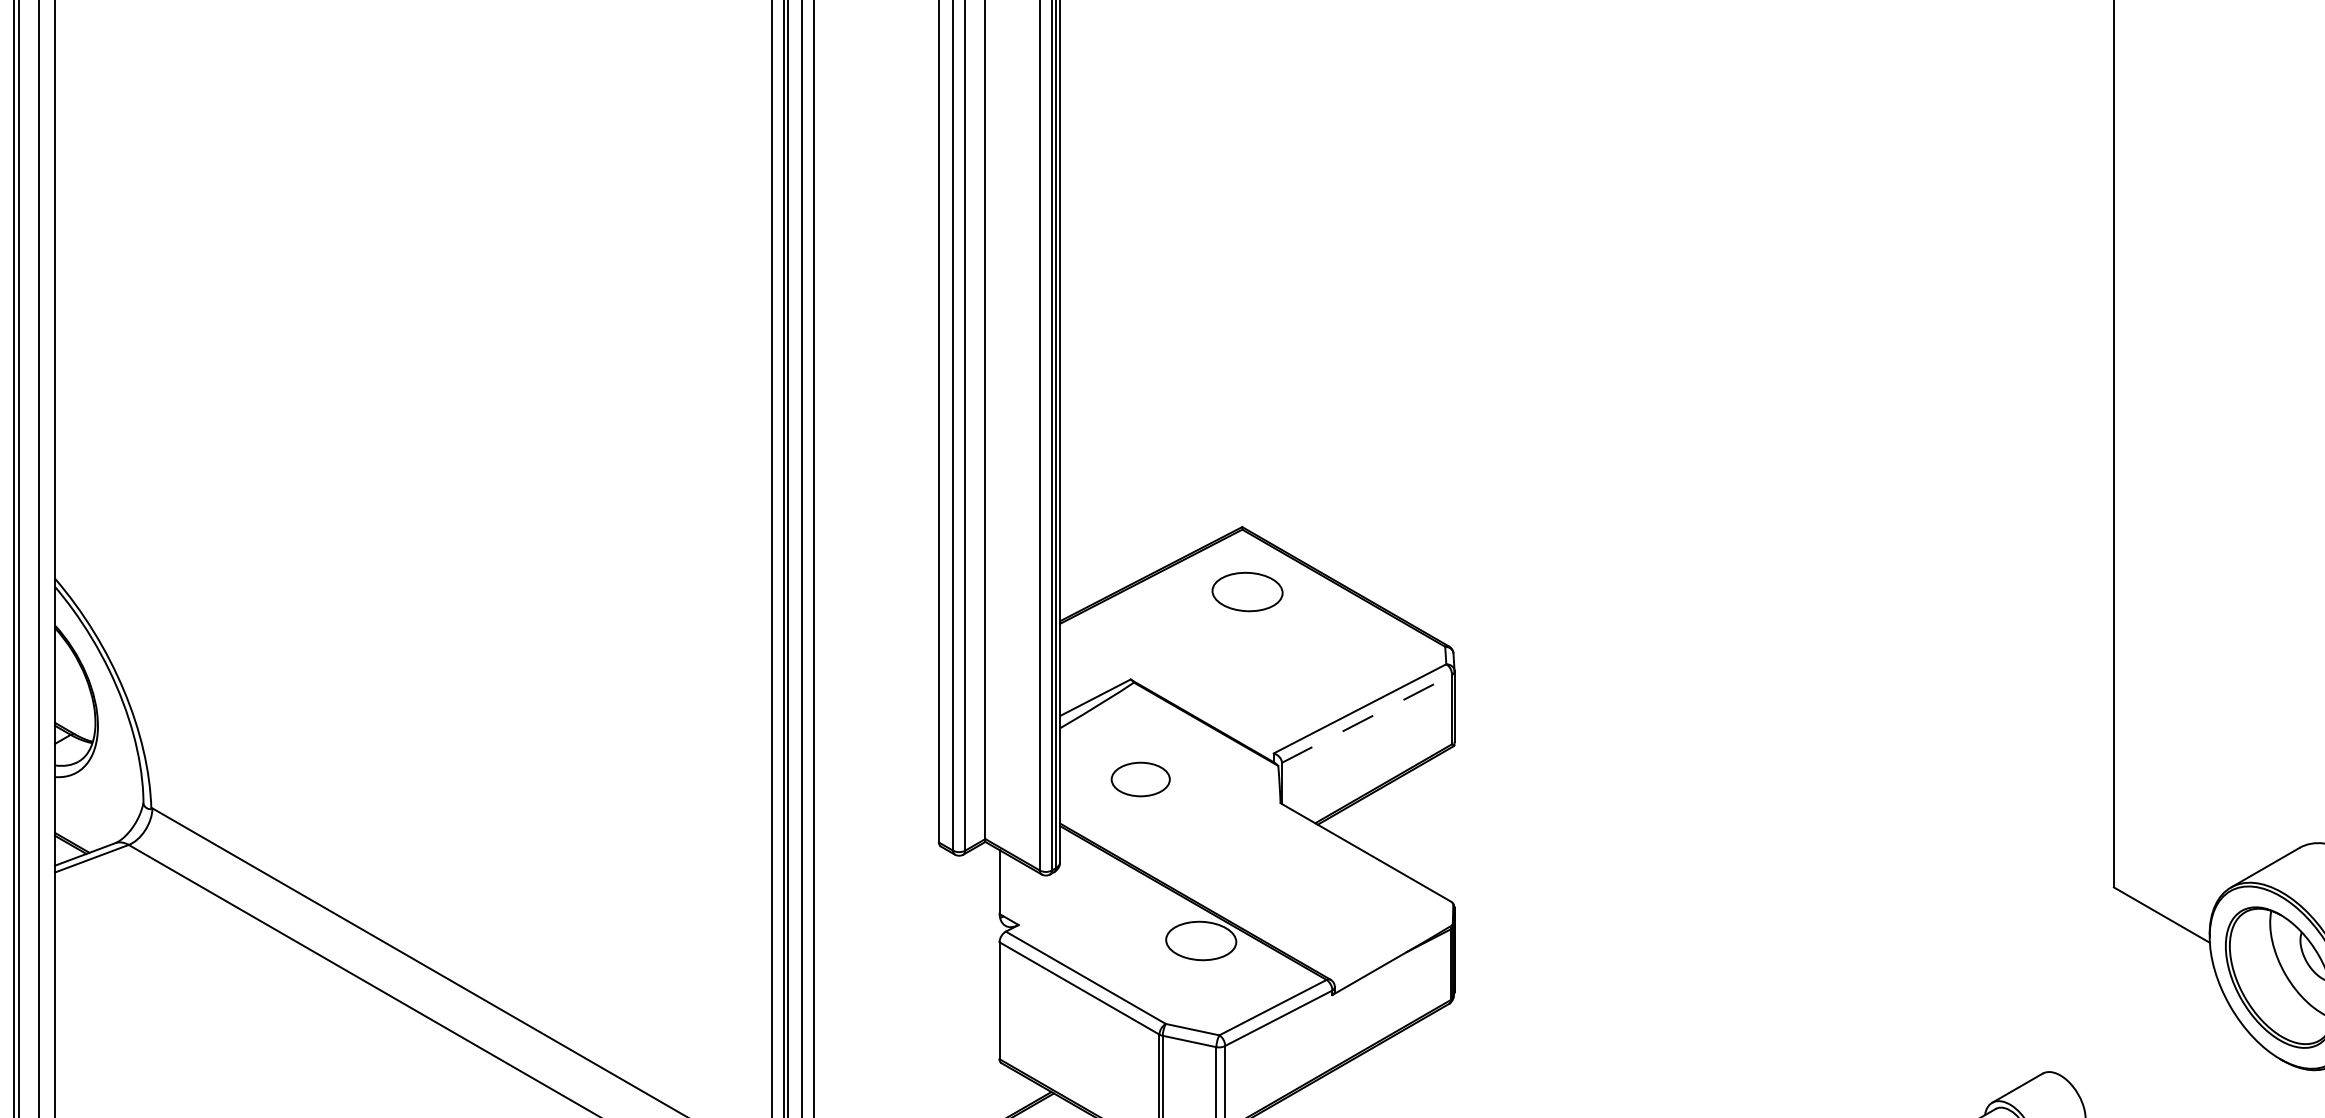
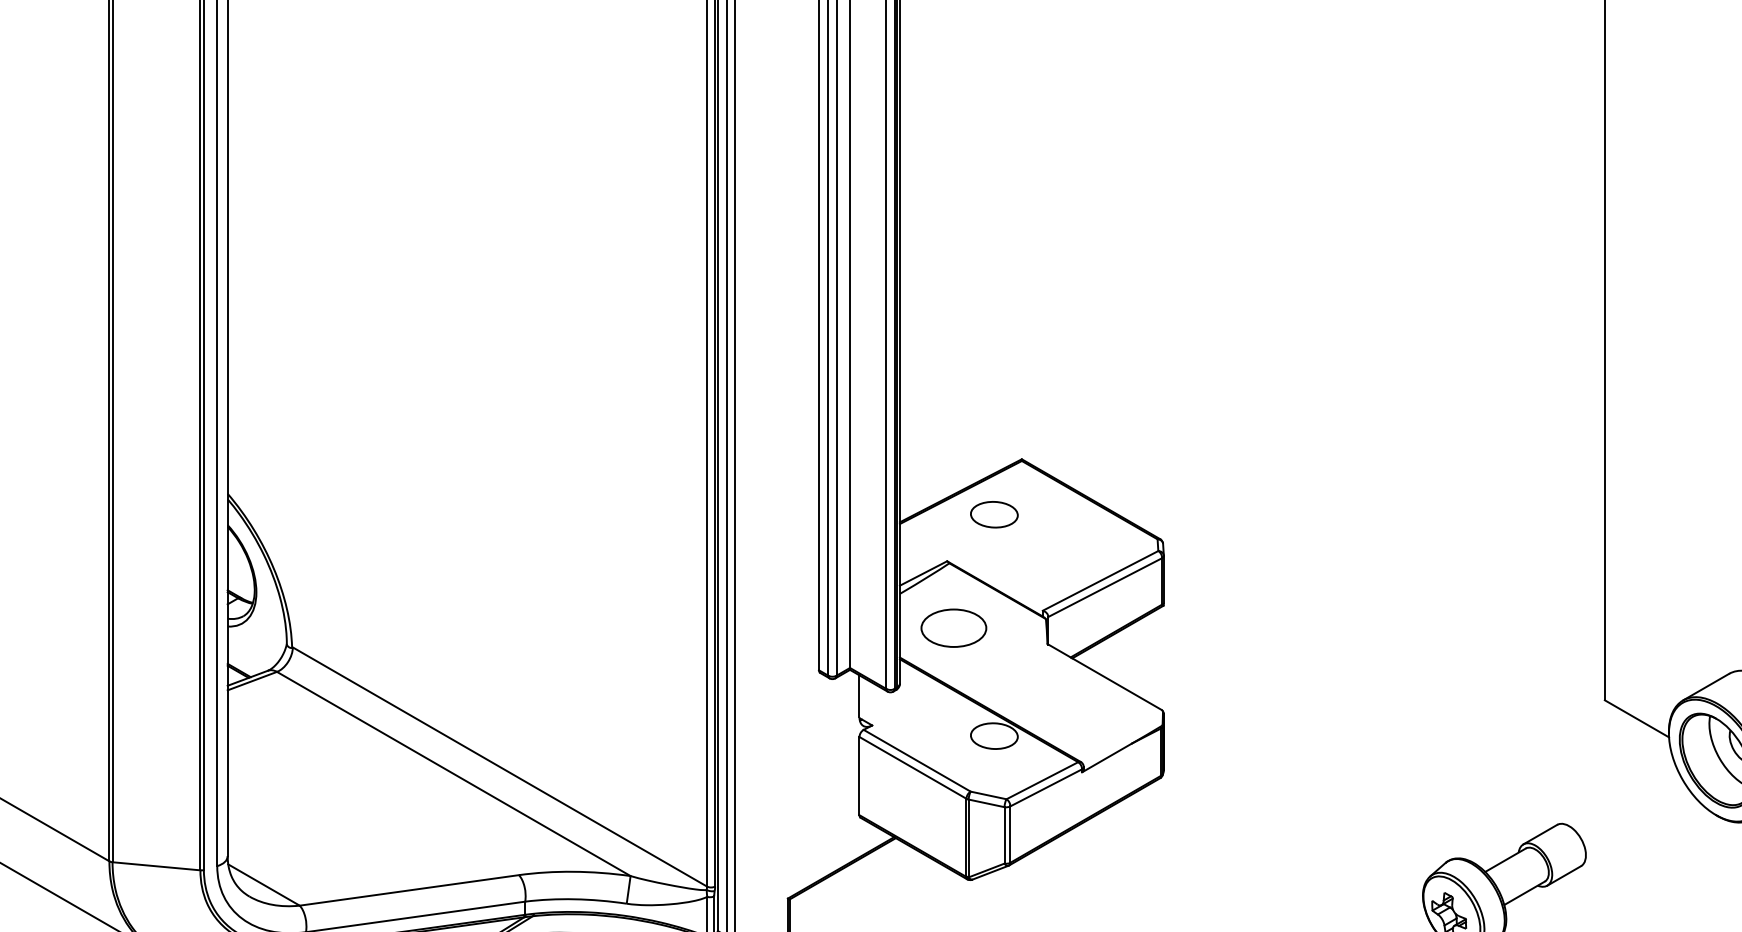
part: (1247, 591) -> (994, 514), moved
line: (1367, 718) -> (1105, 587), dashed -> solid
part: (1140, 778) -> (953, 627), size x1.67

